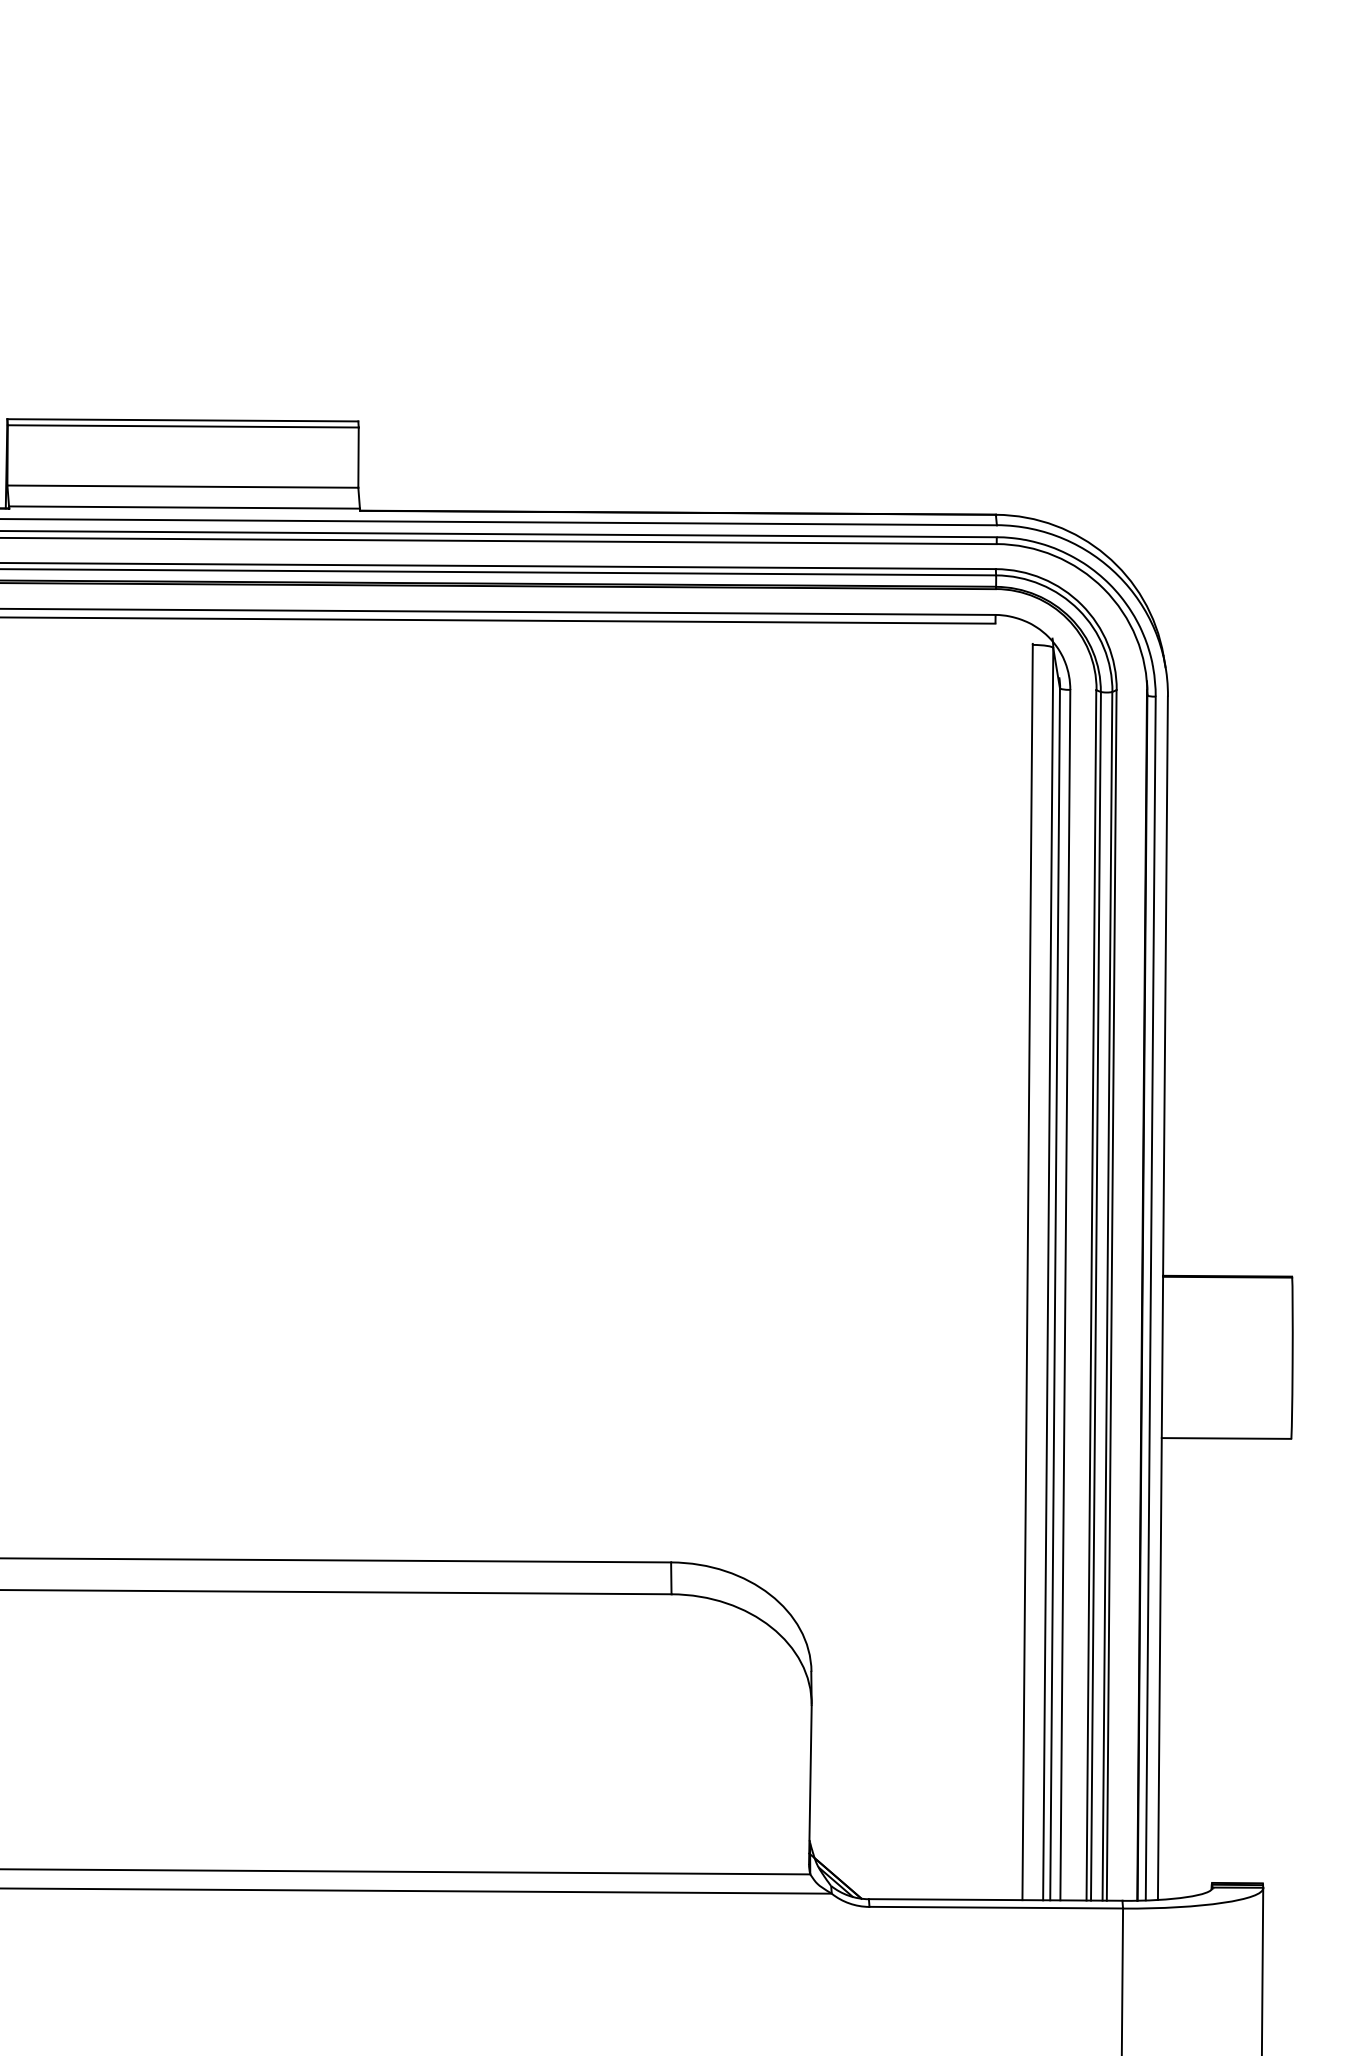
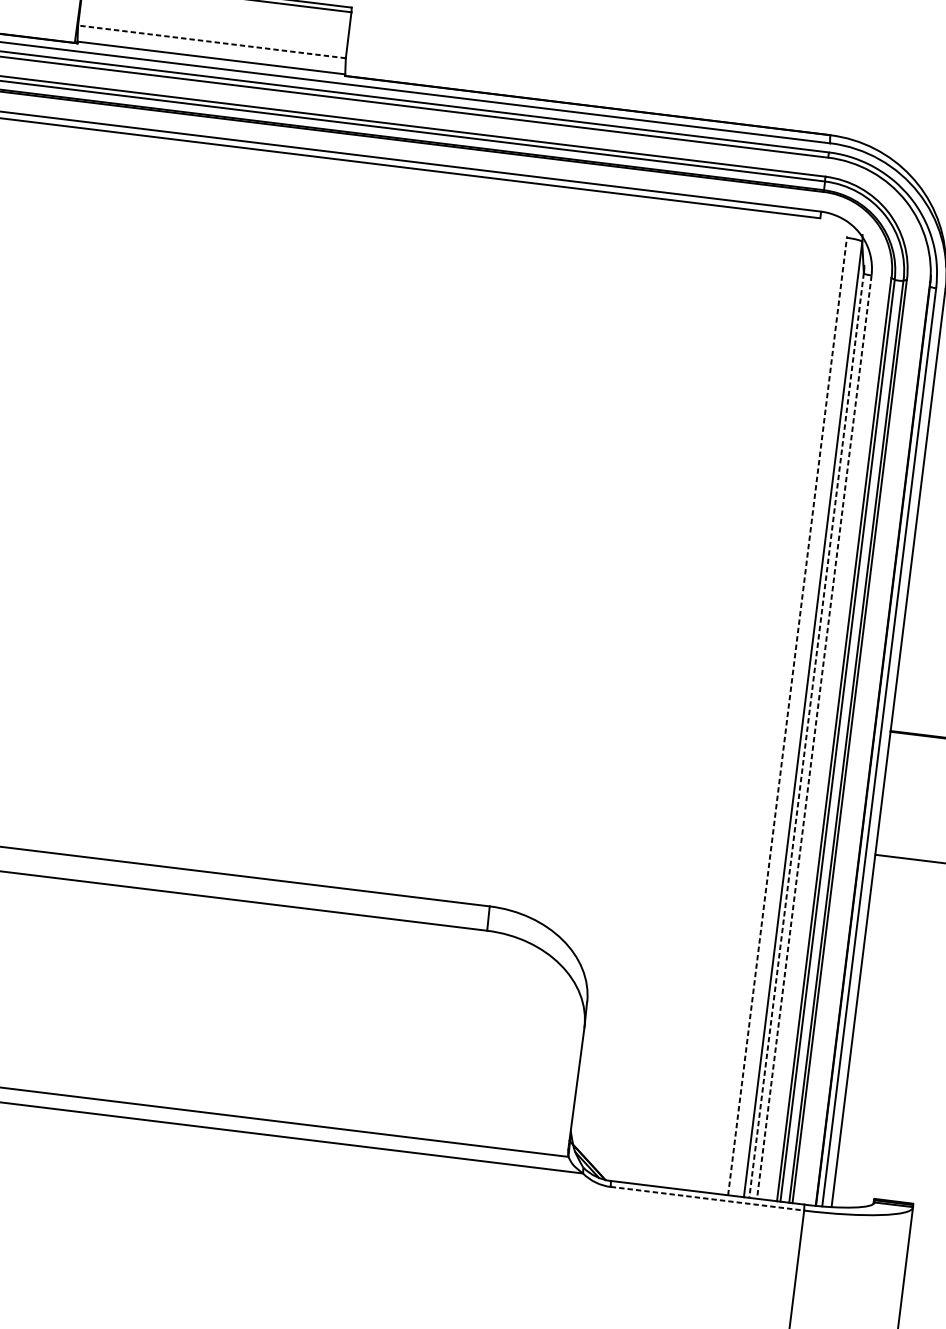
line: (182, 486) -> (211, 41), solid -> dashed
line: (1027, 1272) -> (787, 716), solid -> dashed
line: (1055, 1294) -> (806, 735), solid -> dashed
line: (1065, 1295) -> (814, 737), solid -> dashed
line: (996, 1907) -> (707, 1198), solid -> dashed

